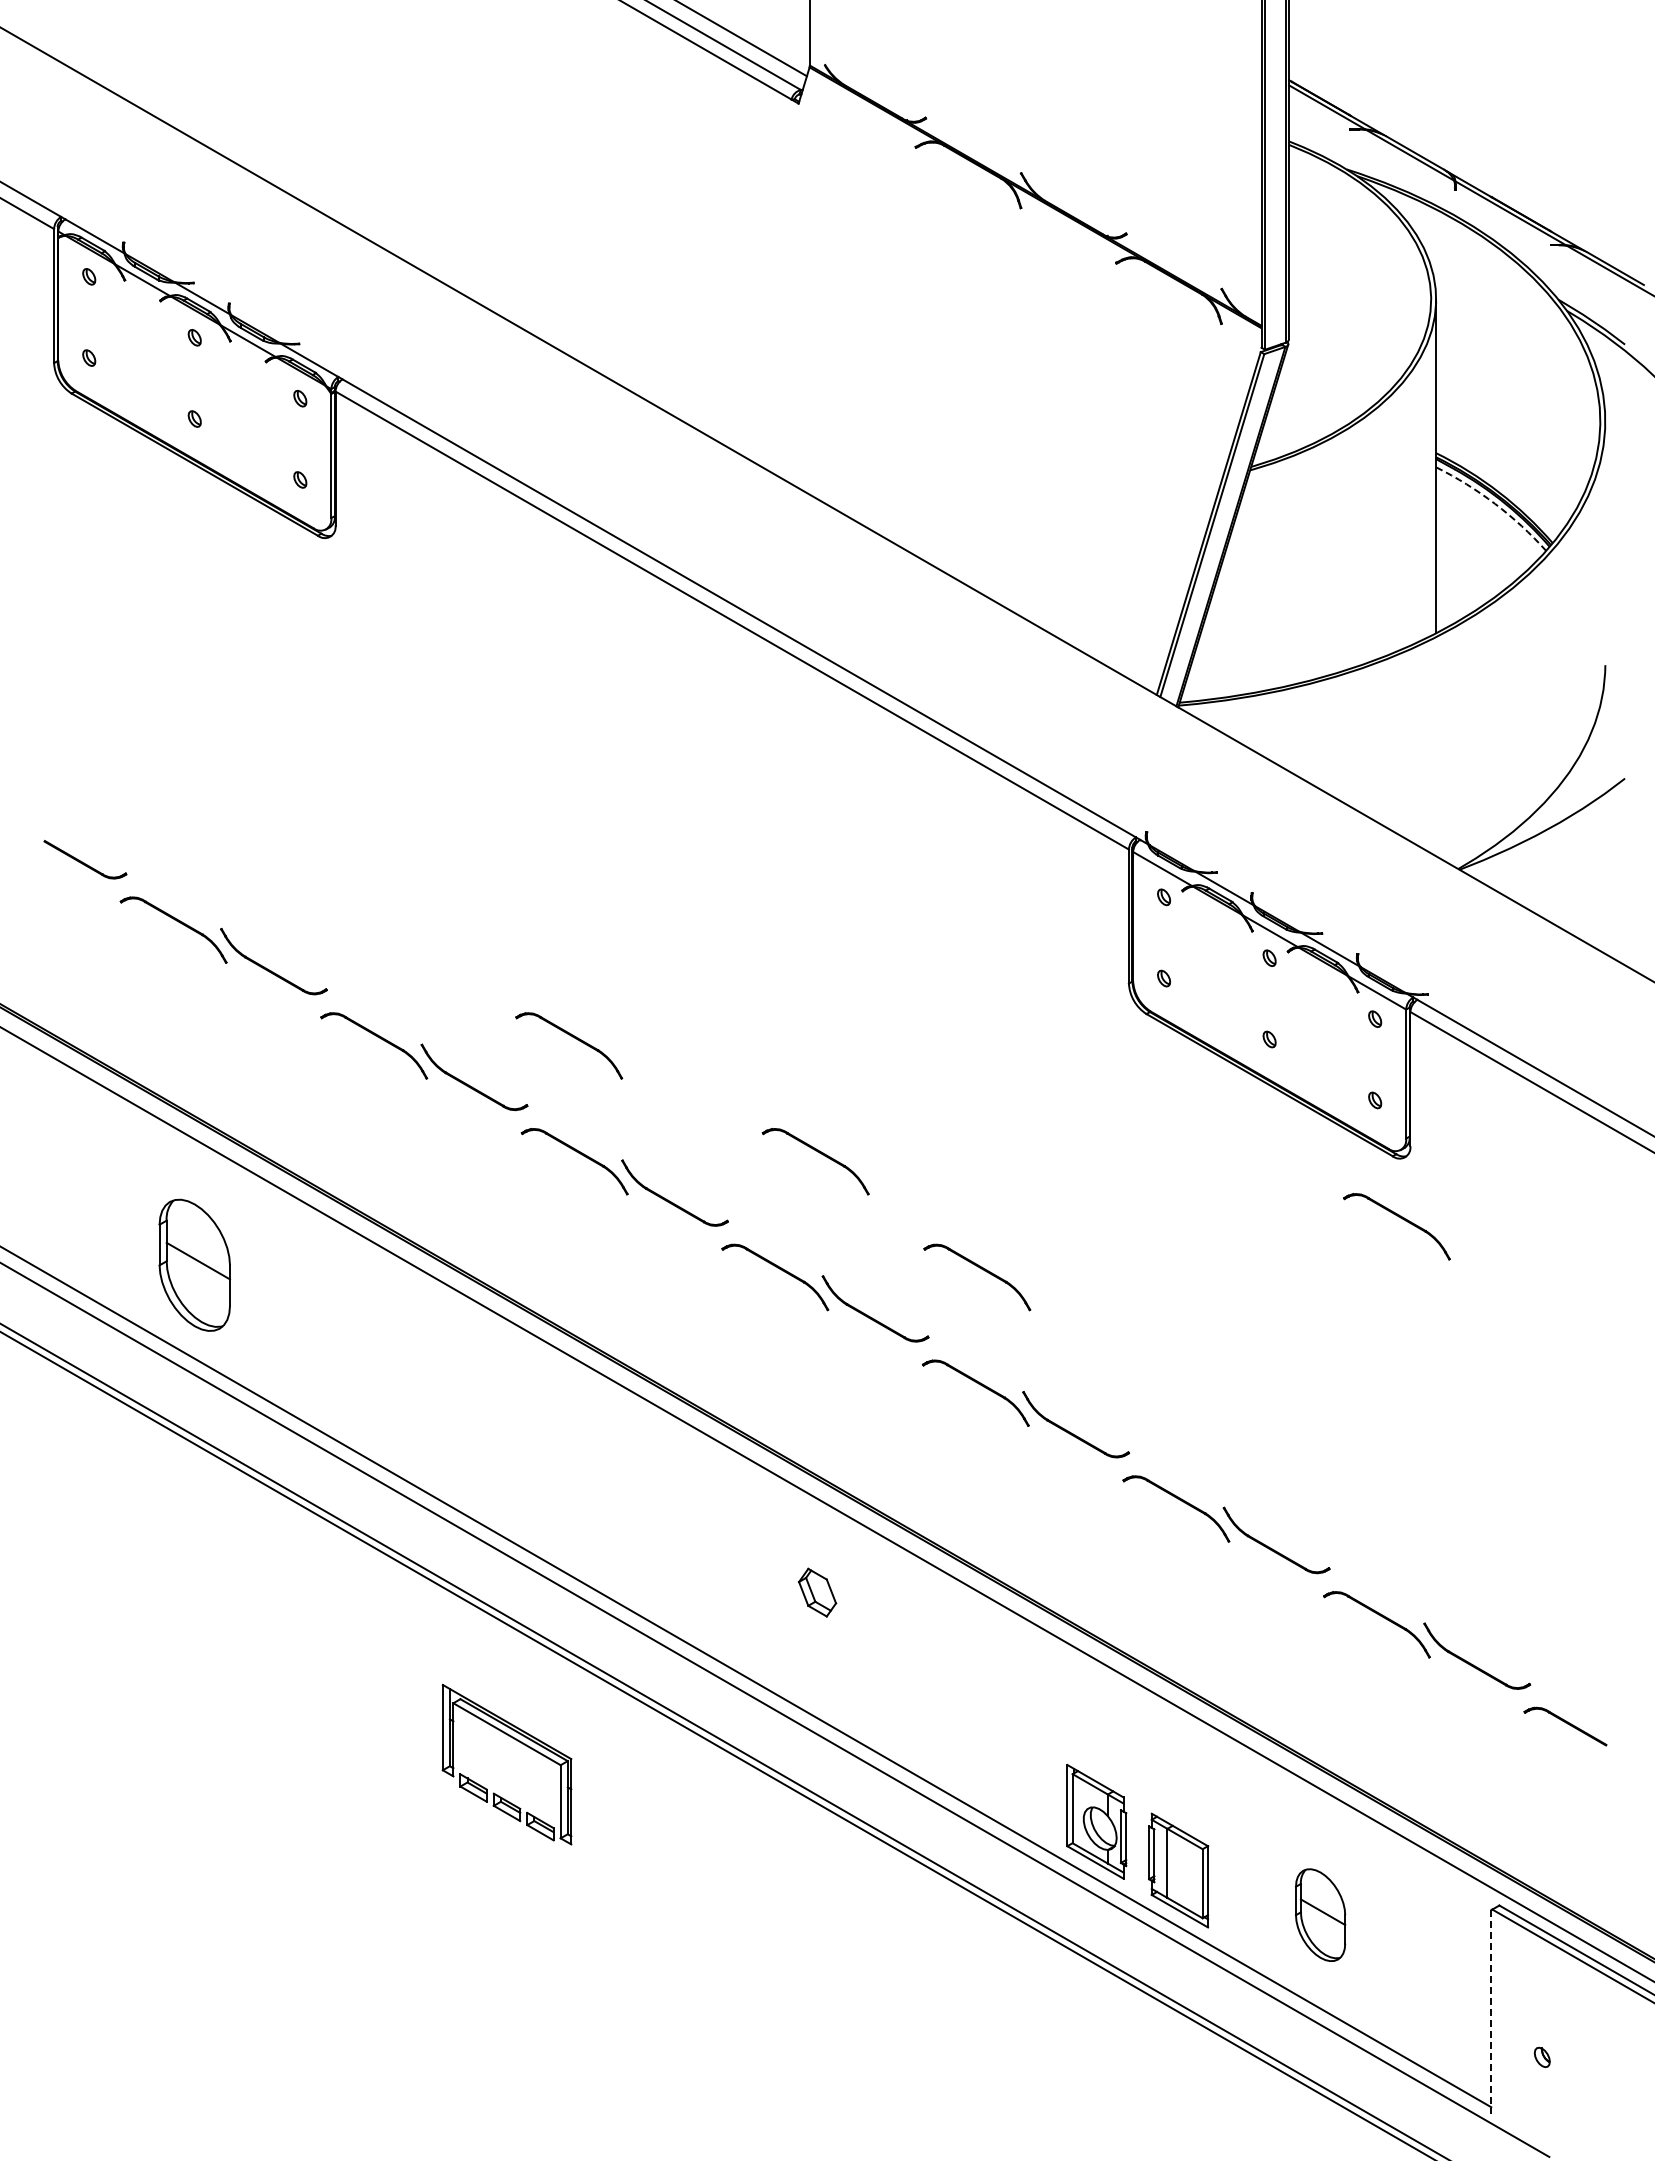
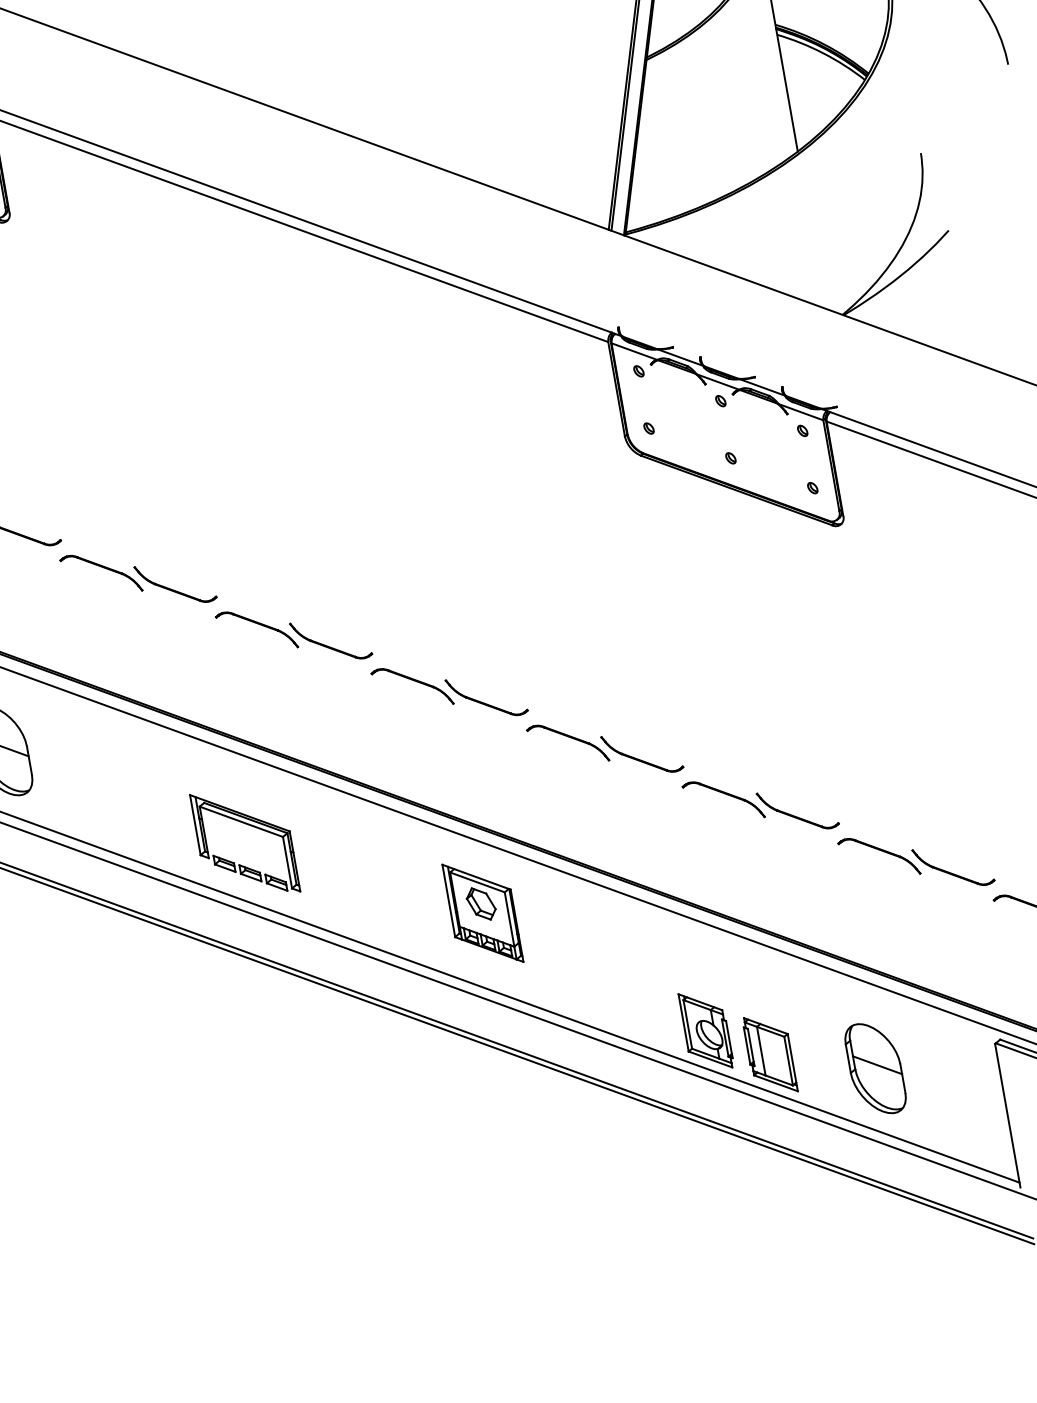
arc: (1495, 503) -> (823, 52), dashed -> solid
part: (572, 1037) -> (239, 543), removed
part: (819, 1153) -> (428, 594), removed
part: (1400, 1218) -> (845, 568), removed
part: (981, 1269) -> (556, 656), removed
part: (817, 1605) -> (482, 913), added
part: (520, 1743) -> (251, 826), moved
part: (1320, 1914) -> (875, 1068), size x1.43
line: (1491, 2012) -> (1007, 1115), dashed -> solid

